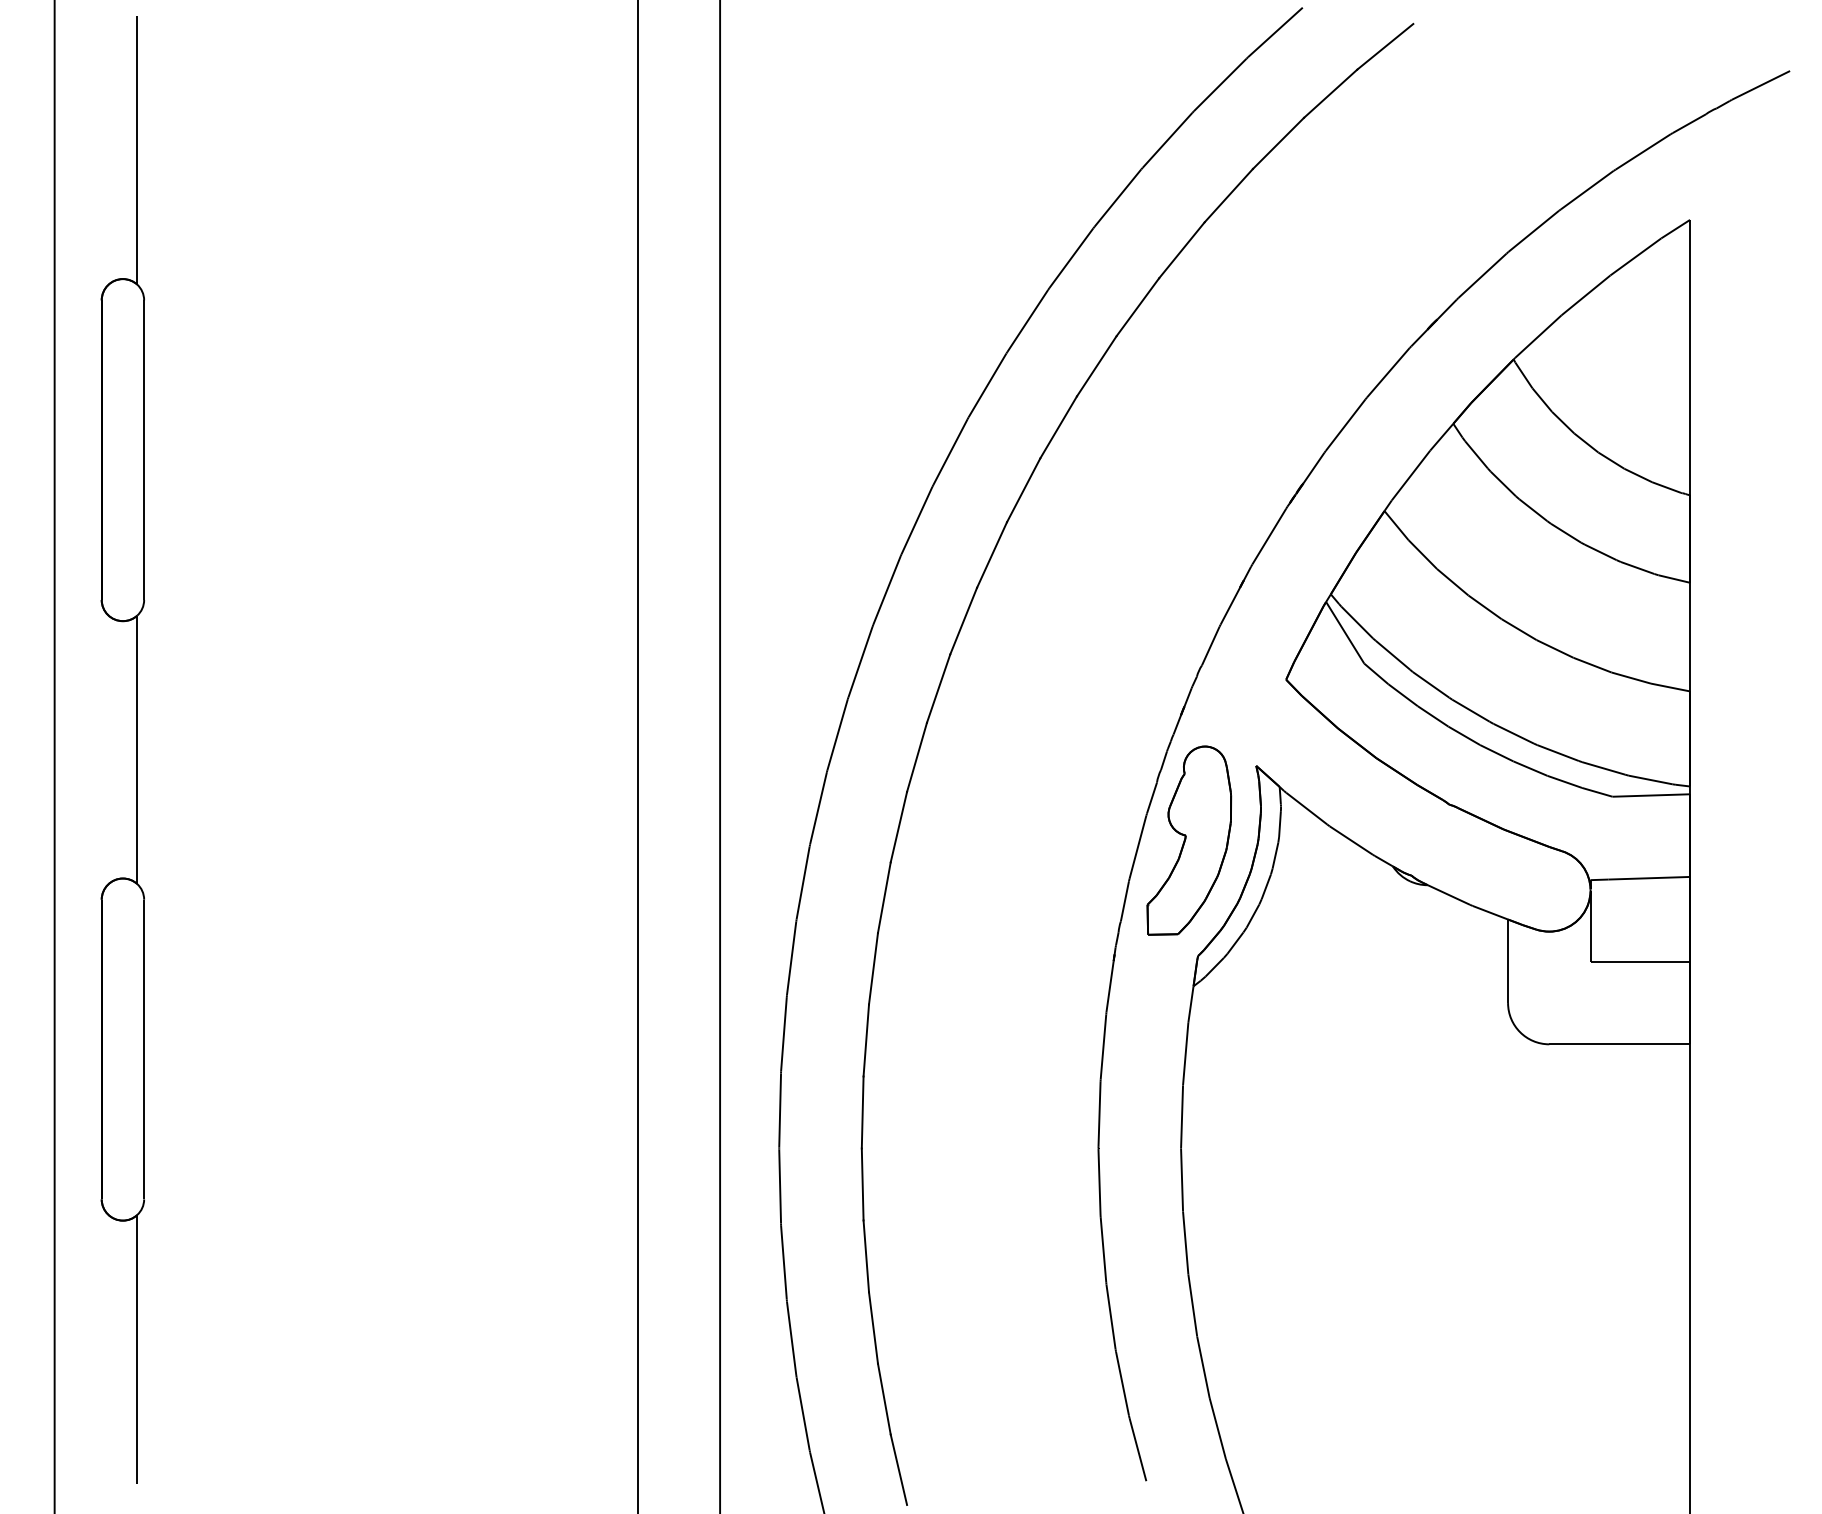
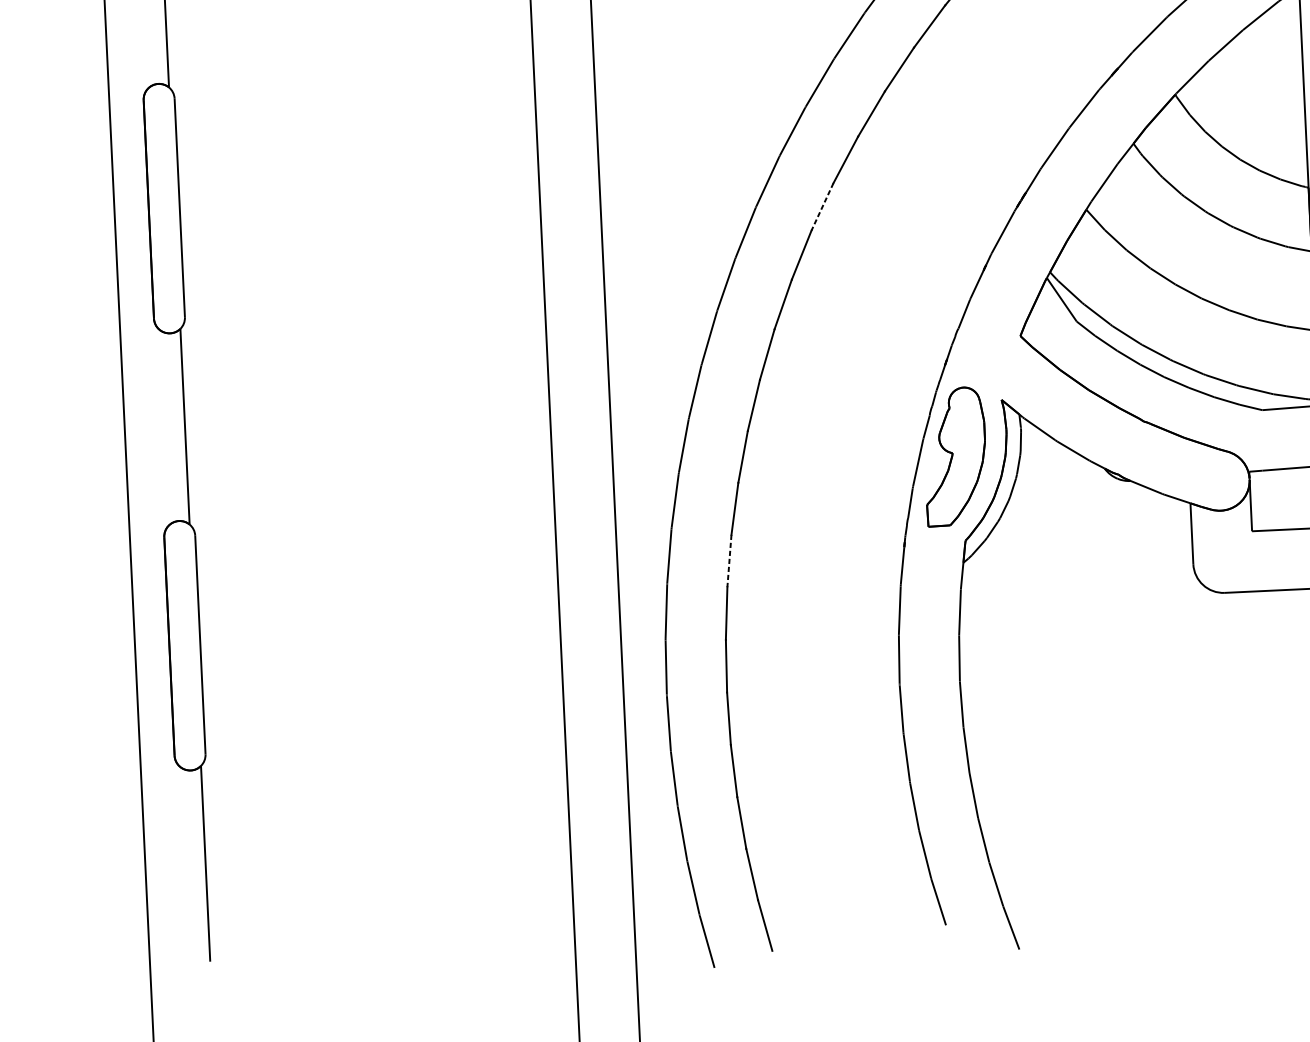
line: (1023, 490) -> (822, 207), solid -> dashed
line: (873, 968) -> (729, 560), solid -> dashed

